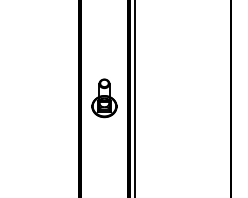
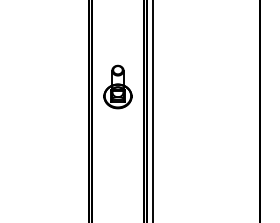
part: (104, 98) -> (117, 87), moved

